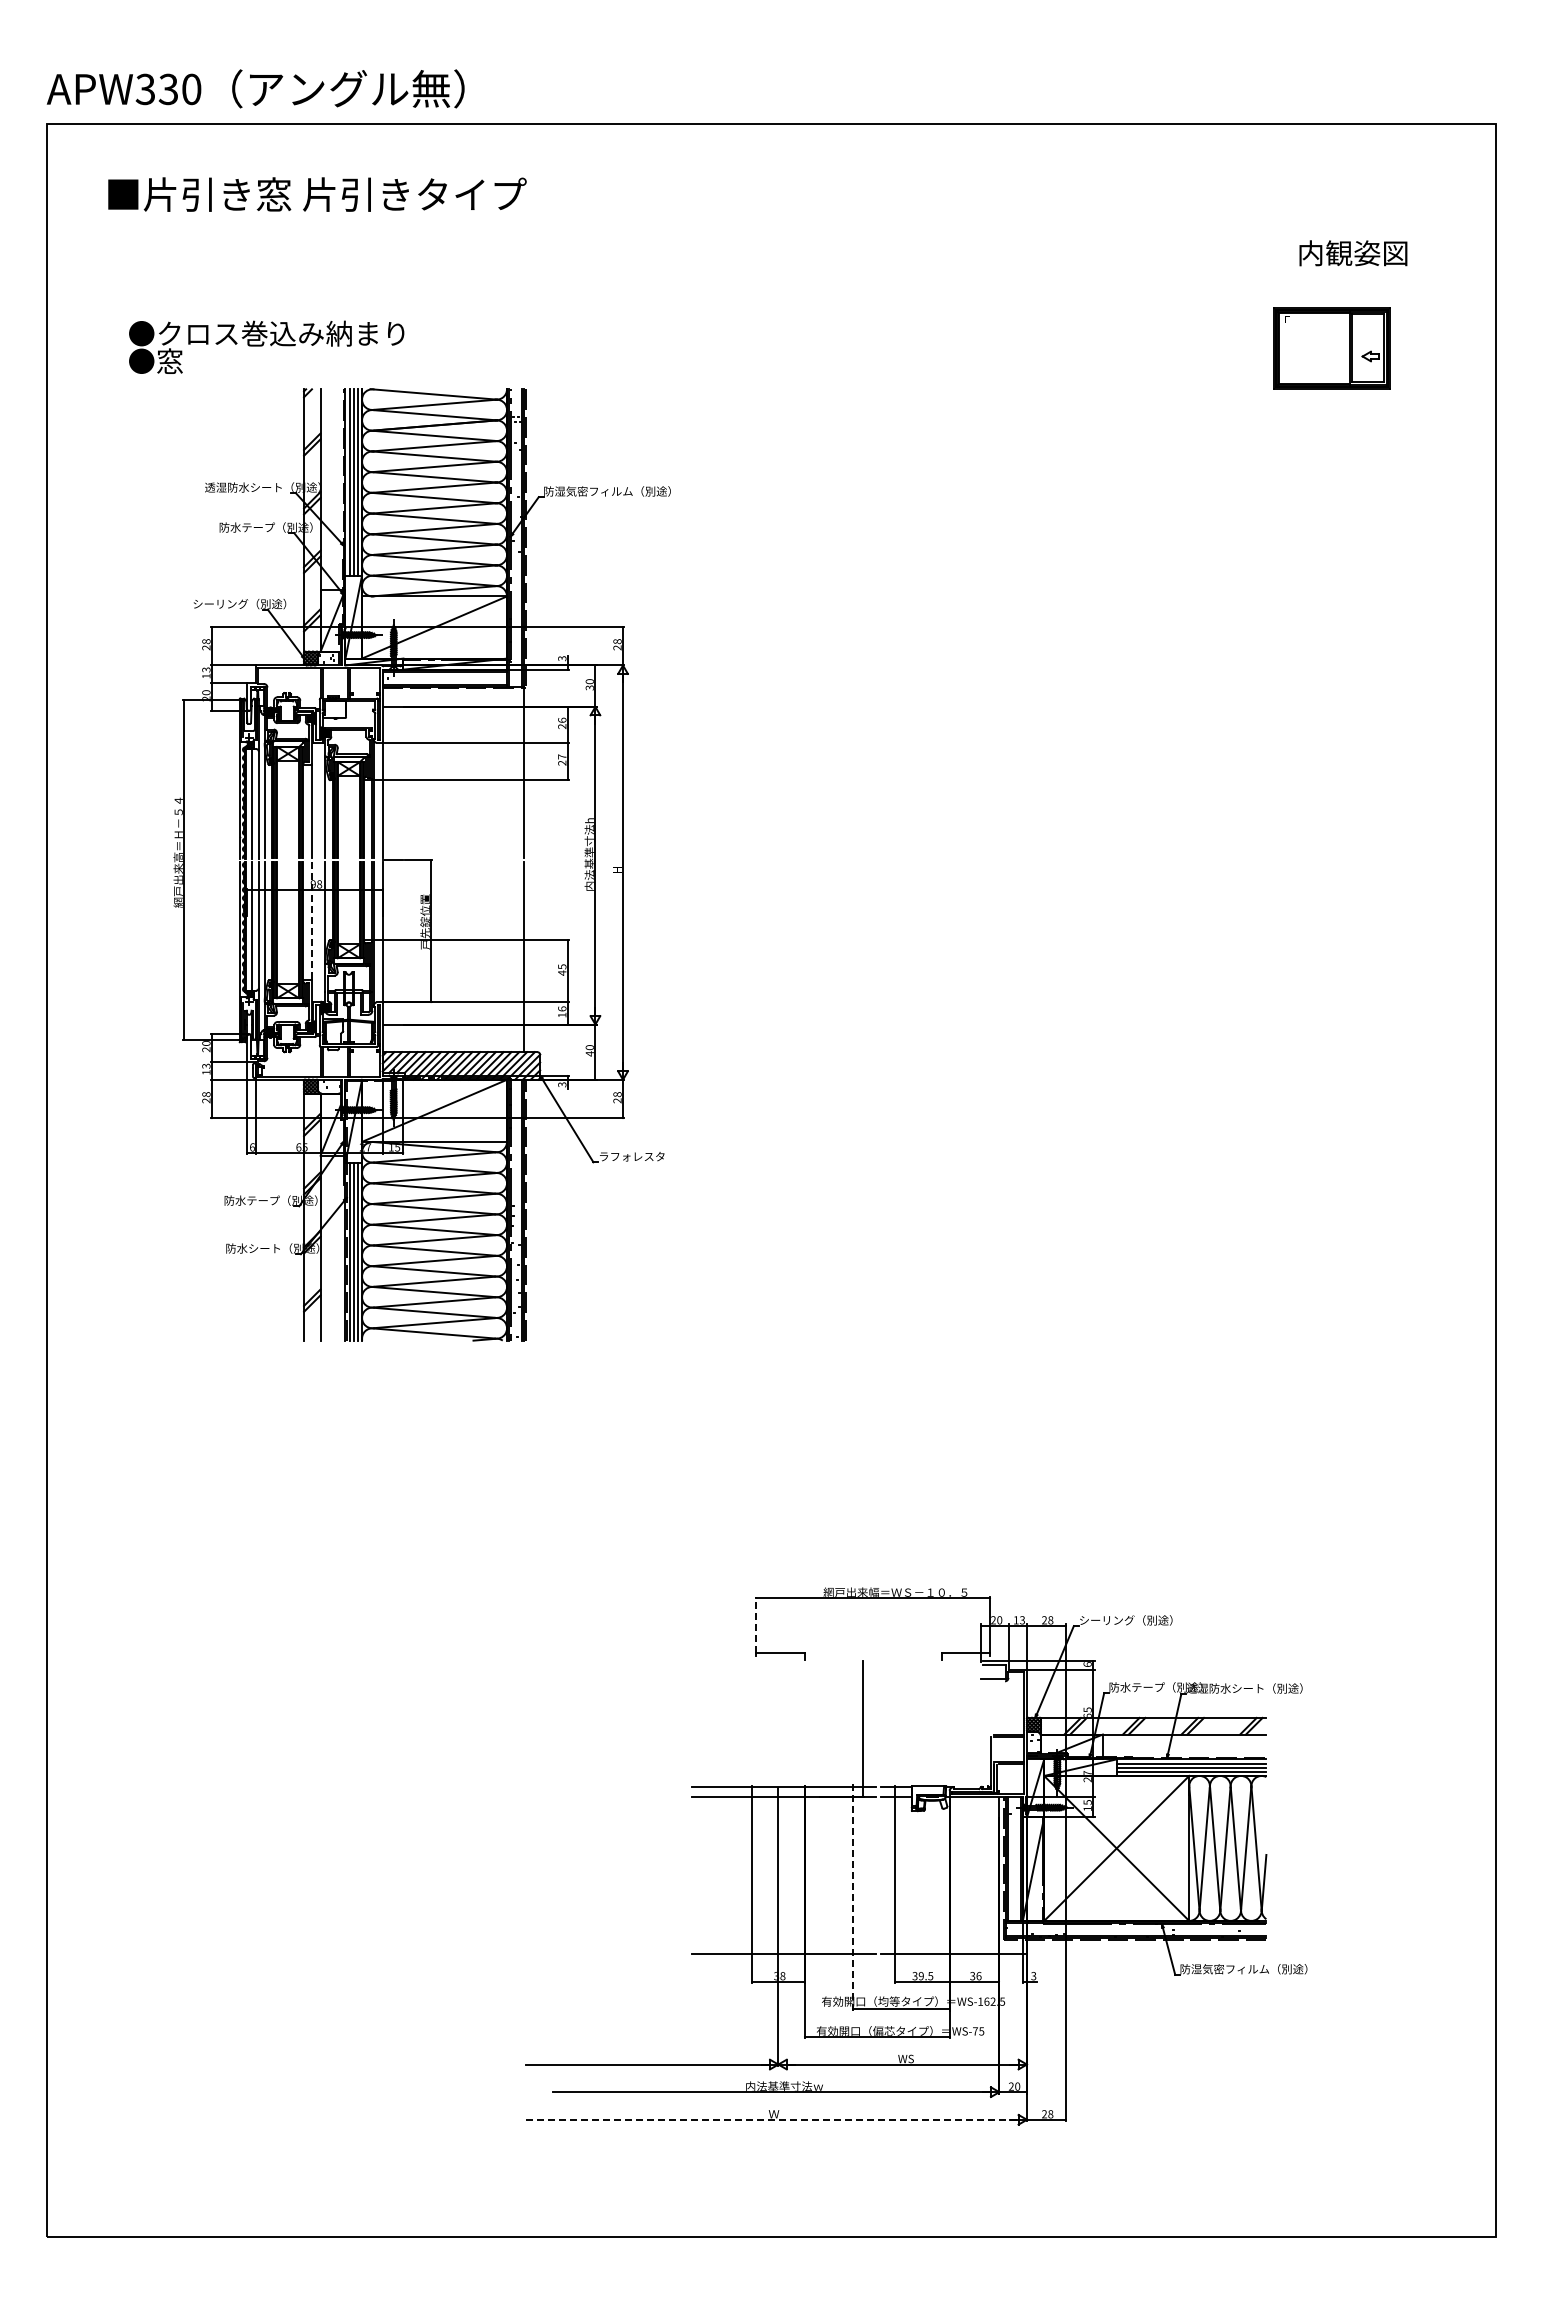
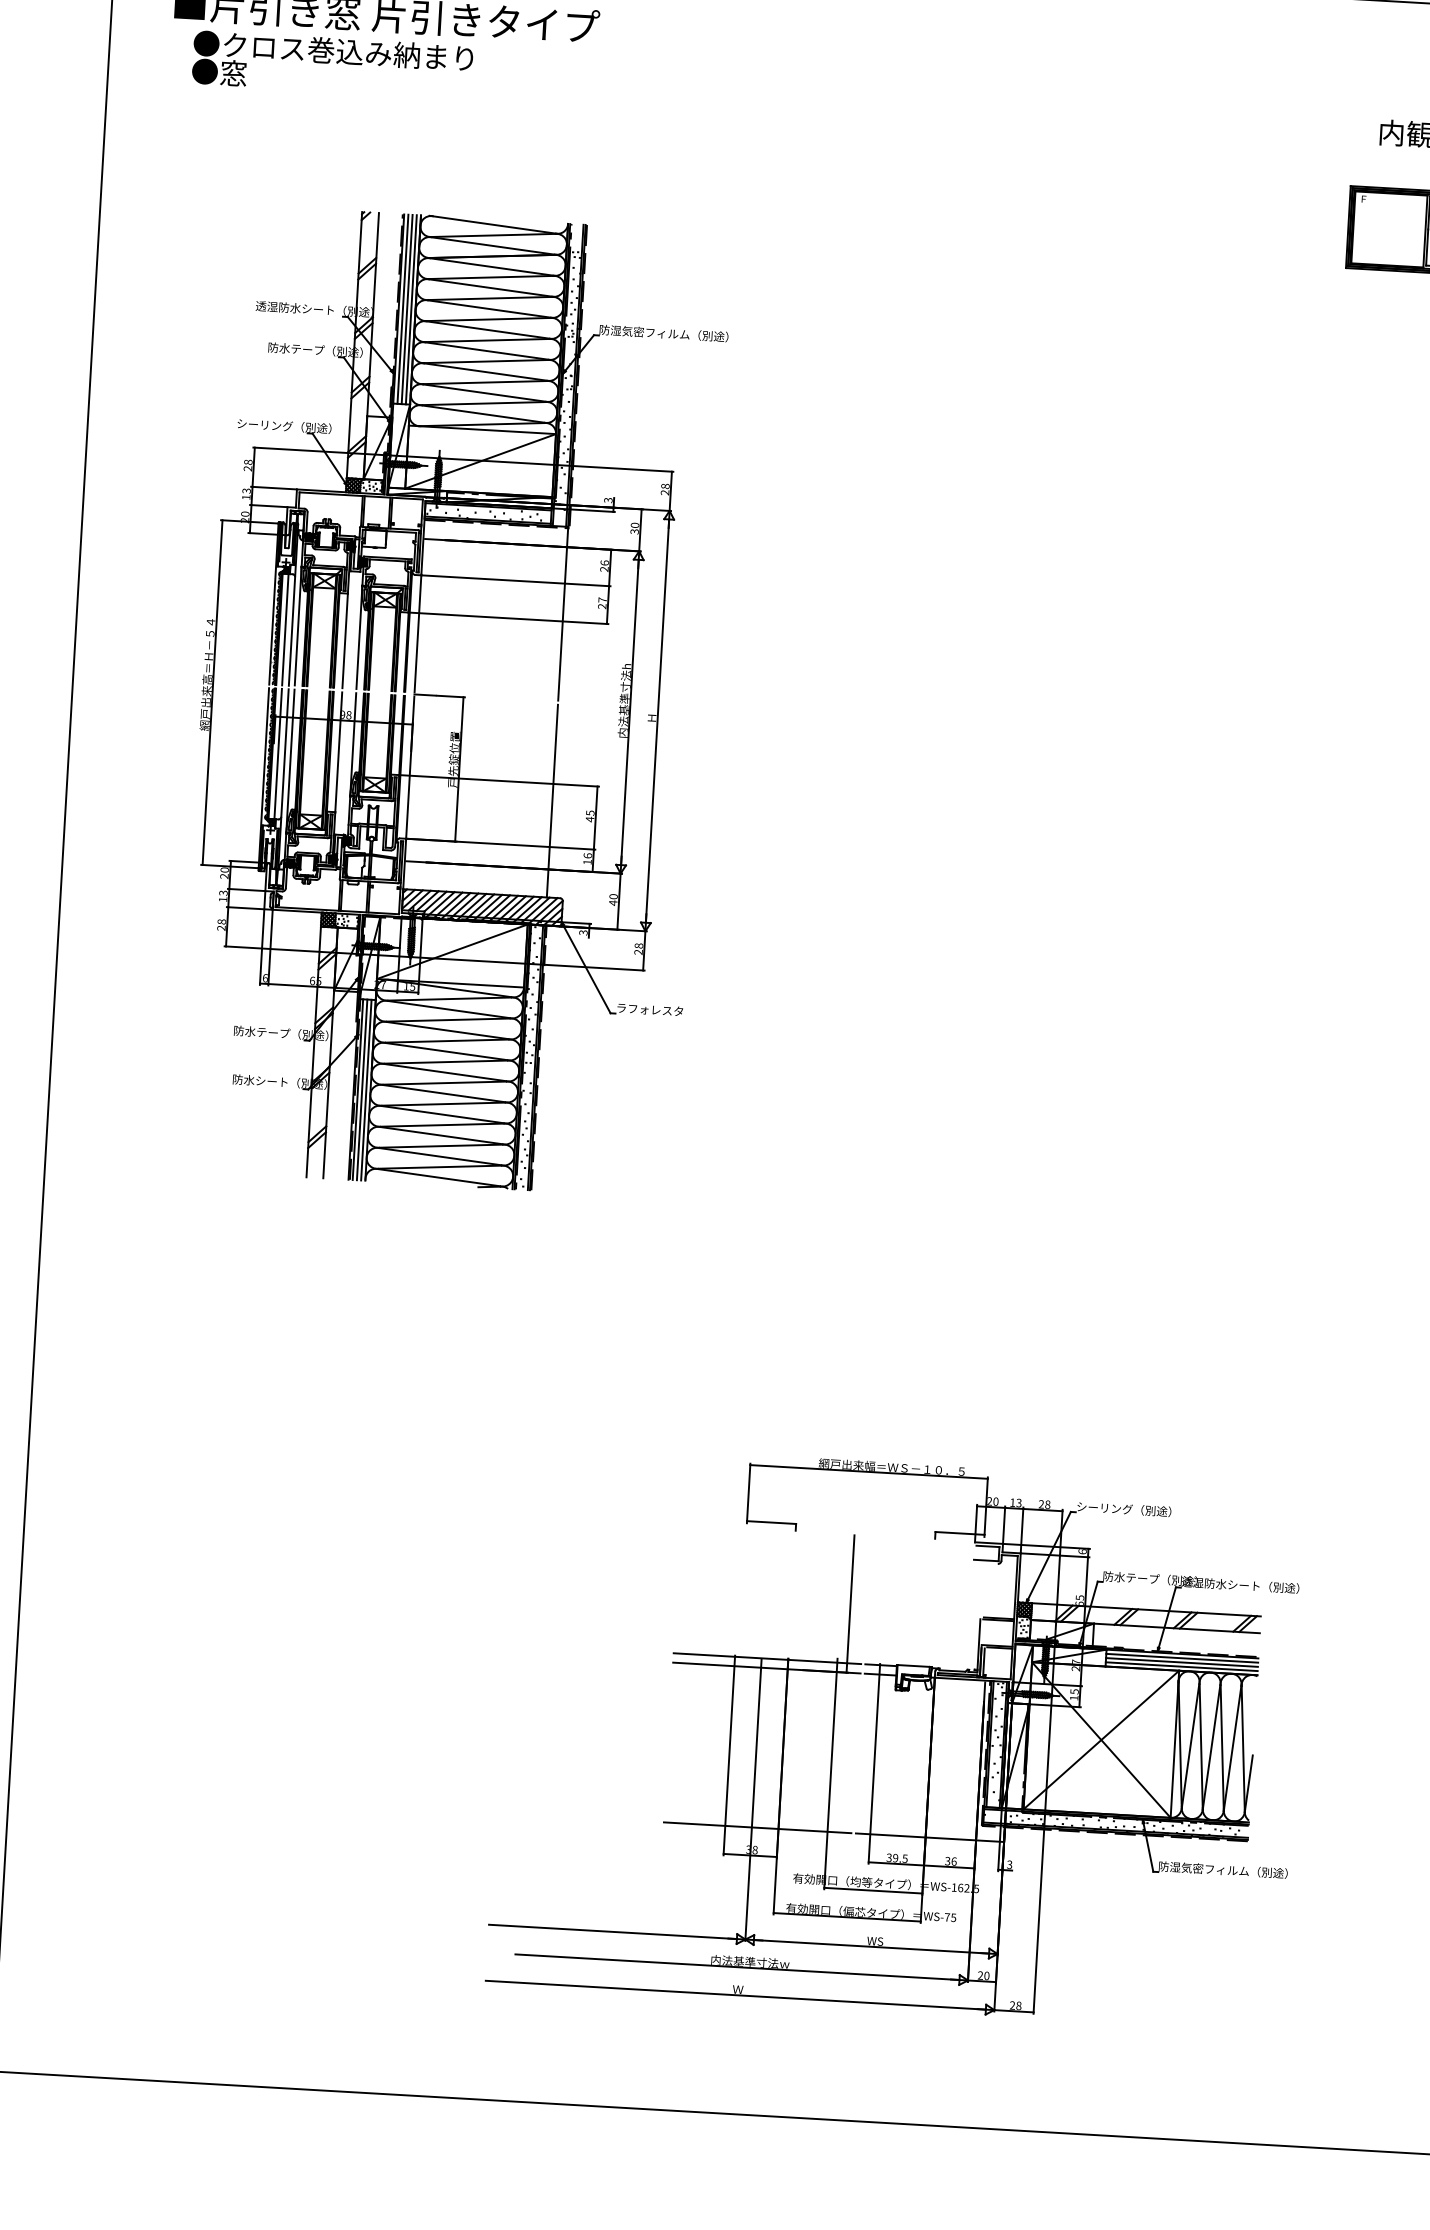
text: (266, 346) -> (332, 63), moved
line: (311, 922) -> (338, 753), dashed -> solid
line: (756, 1624) -> (748, 1491), dashed -> solid
line: (852, 1897) -> (830, 1774), dashed -> solid
line: (771, 2119) -> (735, 1994), dashed -> solid

